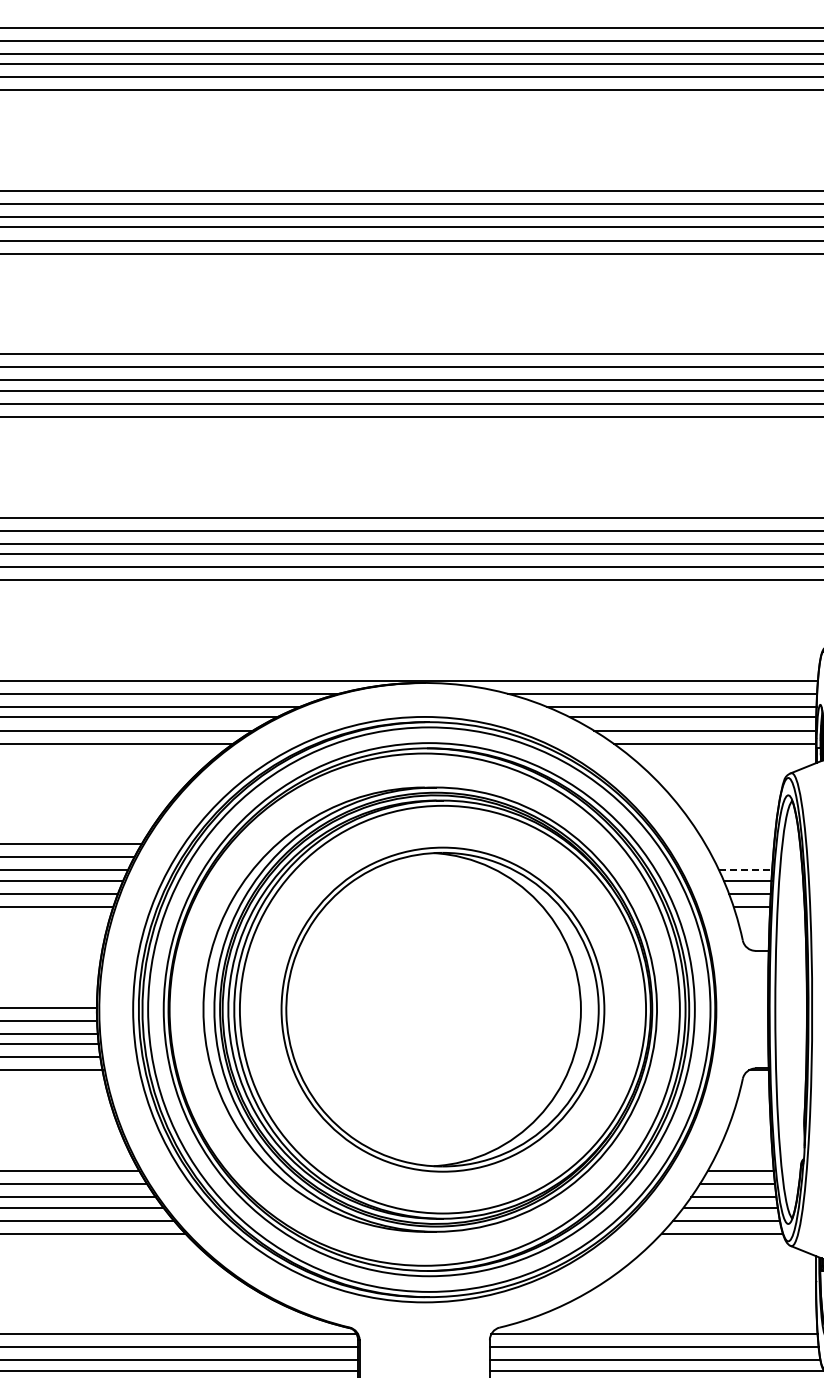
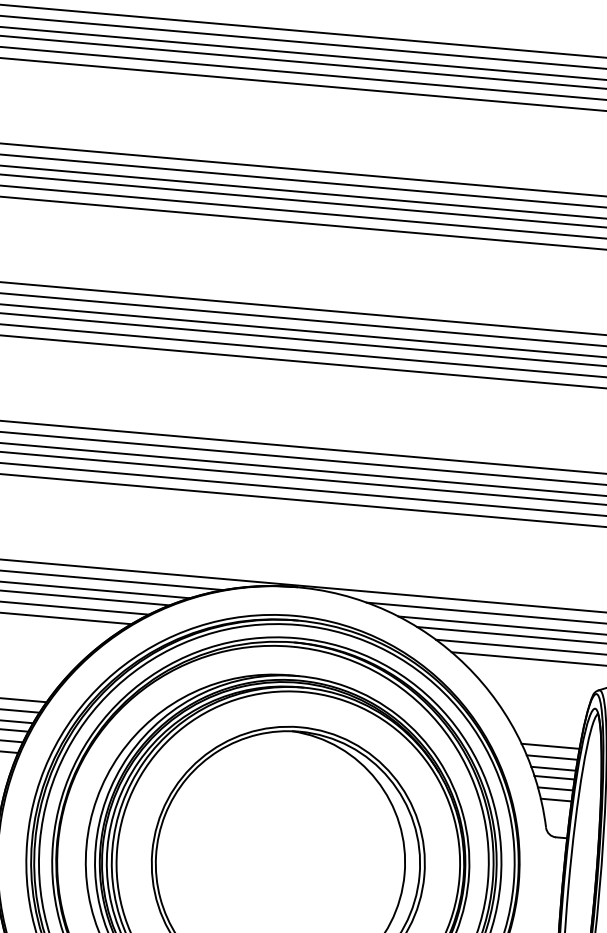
line: (739, 844) -> (550, 746), added
line: (742, 857) -> (551, 757), added
line: (745, 870) -> (553, 768), dashed -> solid

